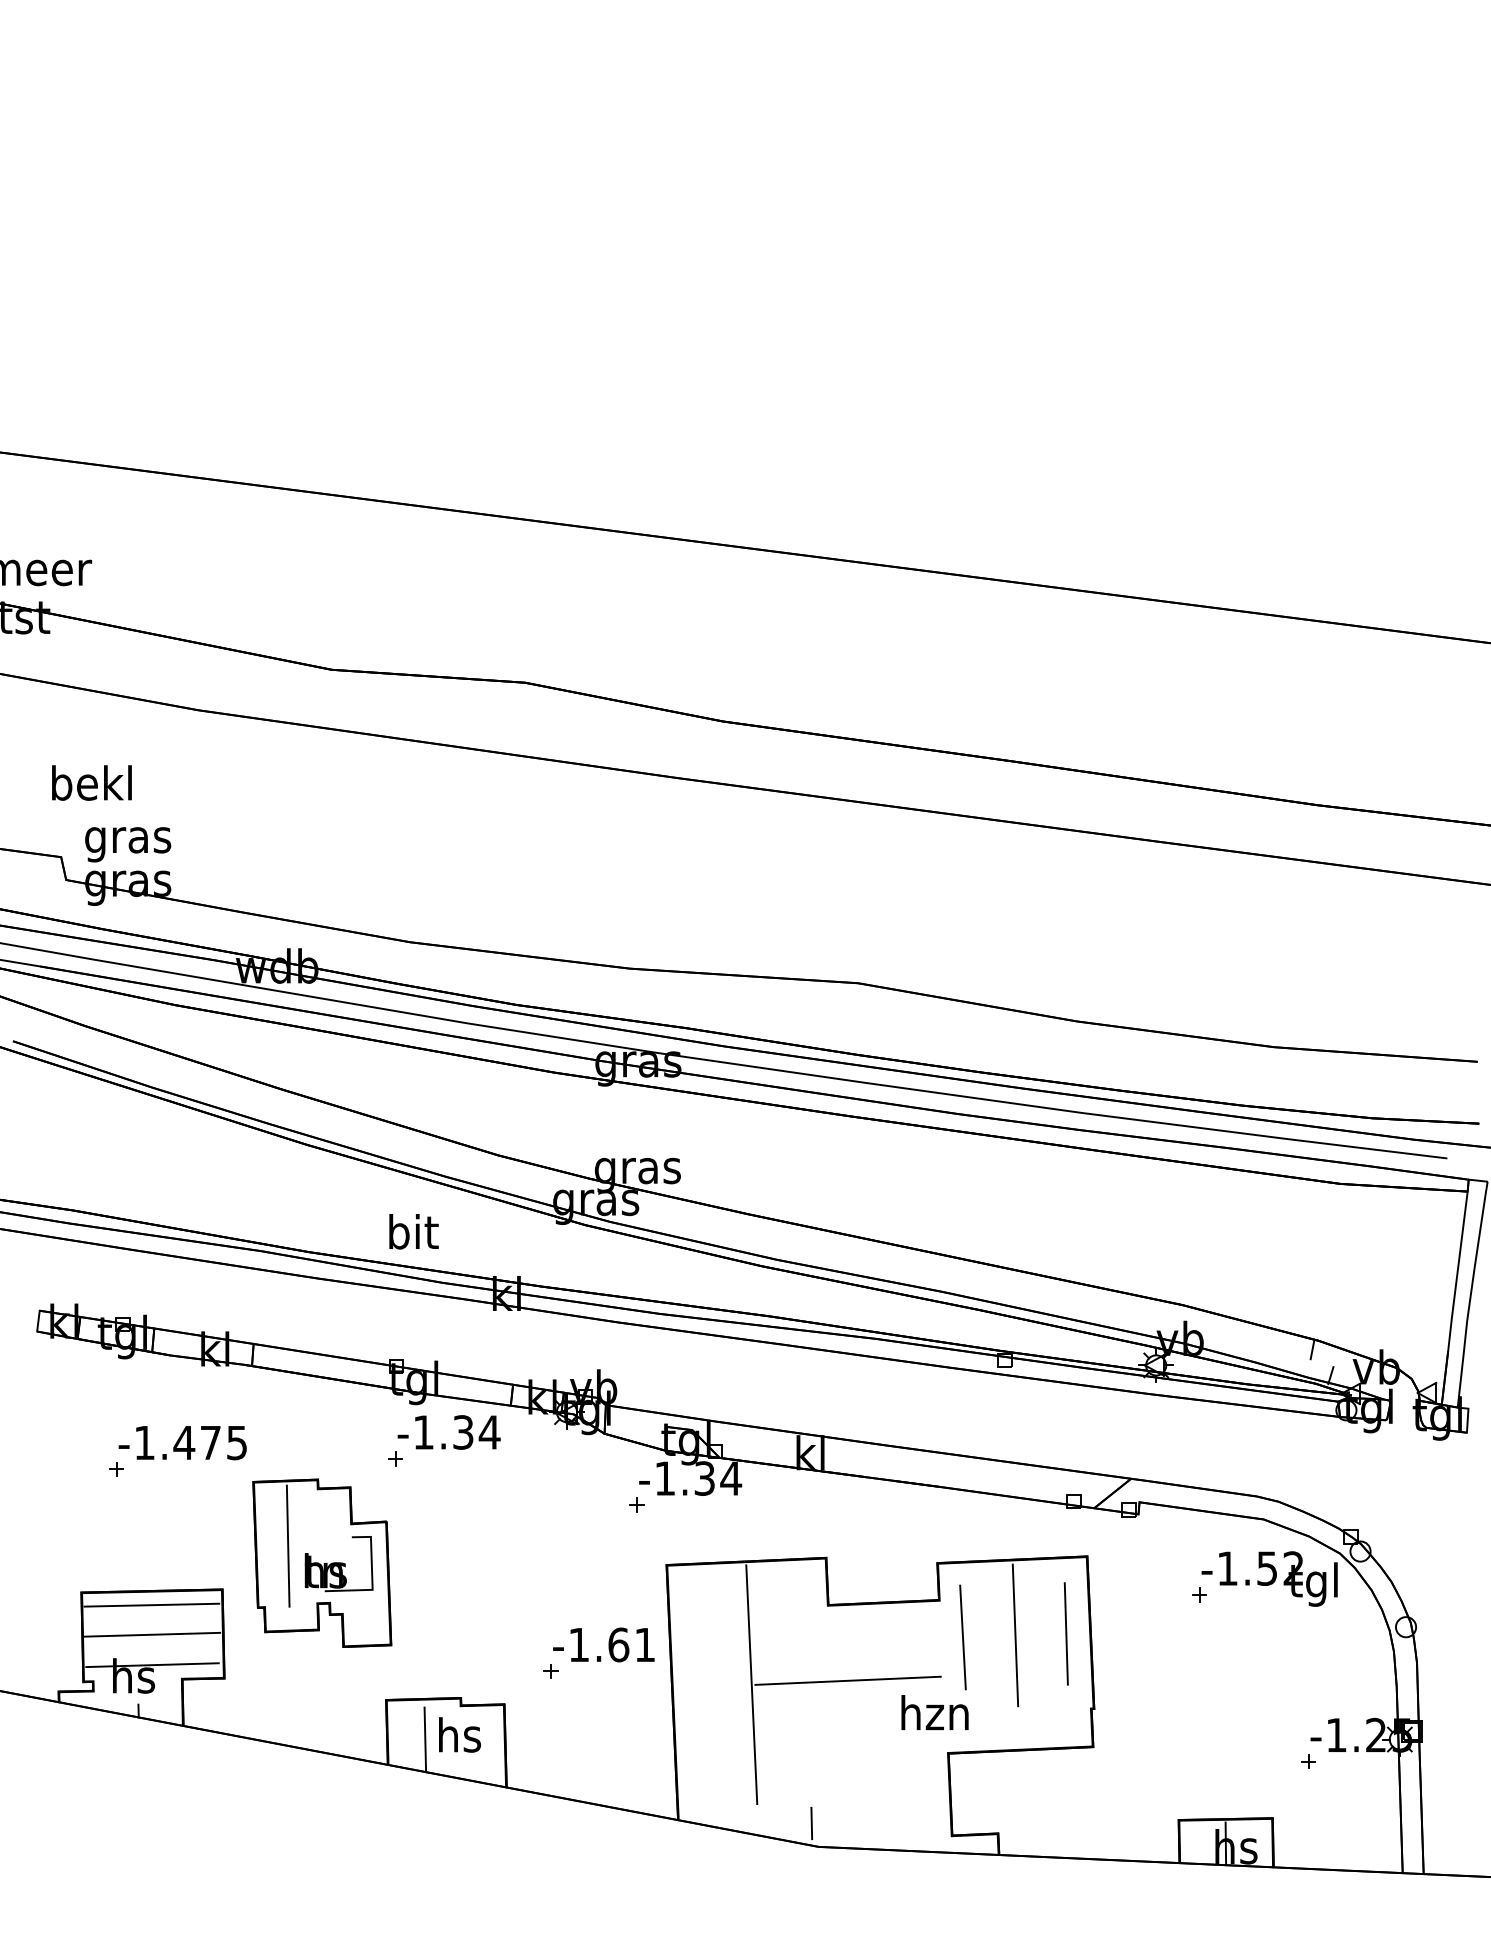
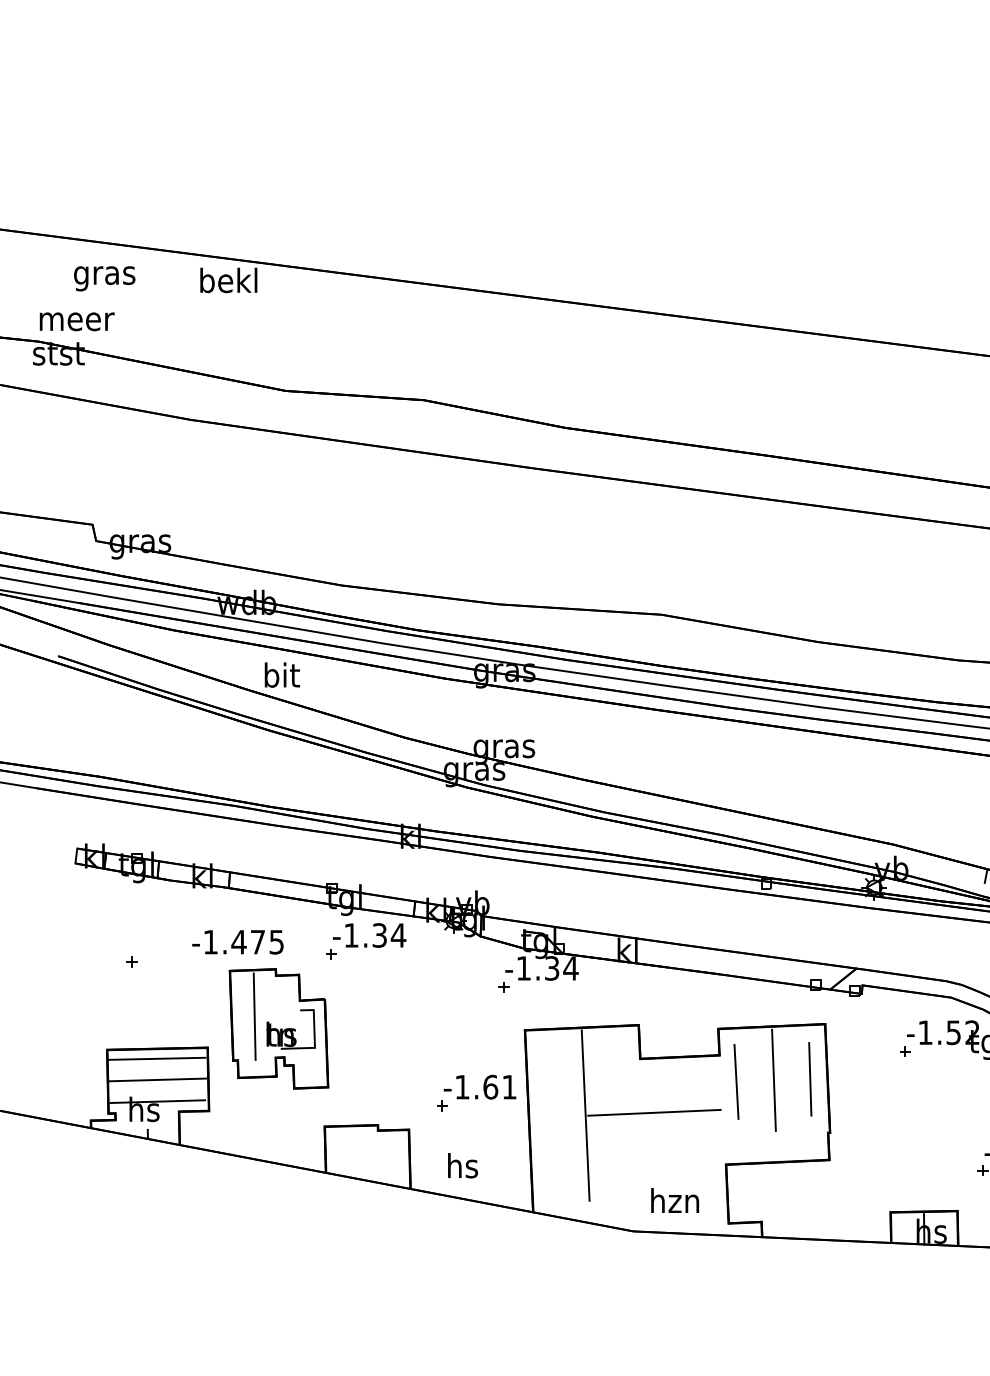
text: (91, 782) -> (228, 280), moved
text: (128, 844) -> (104, 278), moved
text: (413, 1231) -> (282, 674), moved
text: (182, 1443) -> (237, 942), moved
text: (934, 1712) -> (674, 1200), moved
text: (459, 1734) -> (462, 1165), moved
line: (425, 1739) -> (352, 1154), removed
line: (811, 1823) -> (628, 1214), removed

